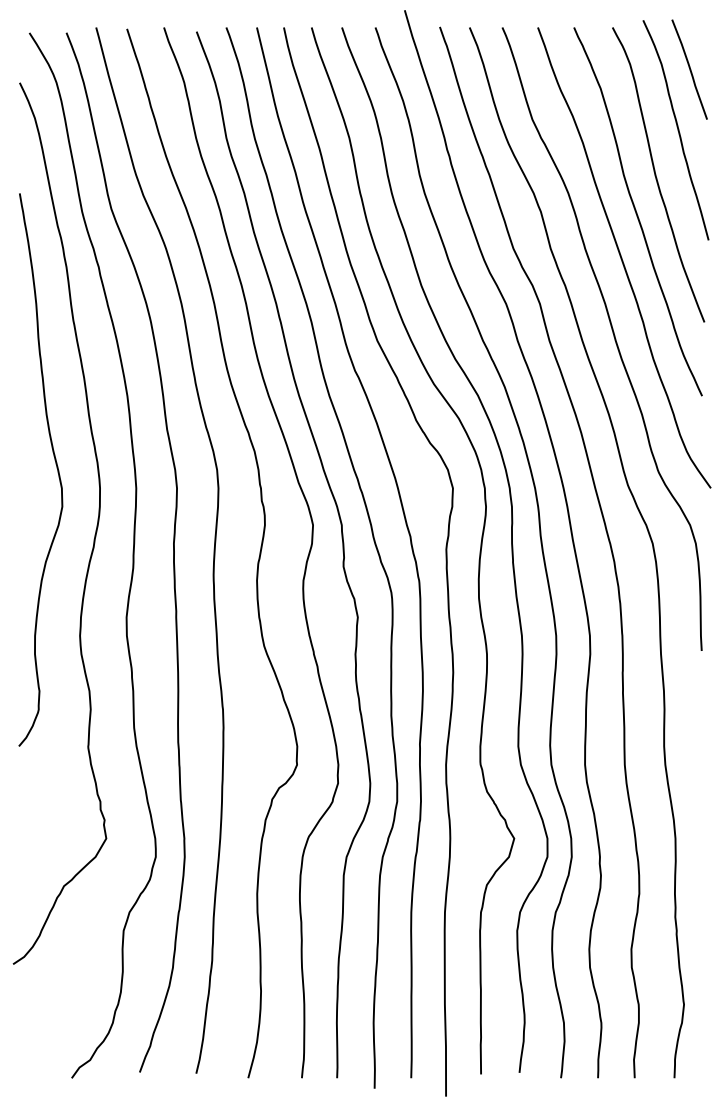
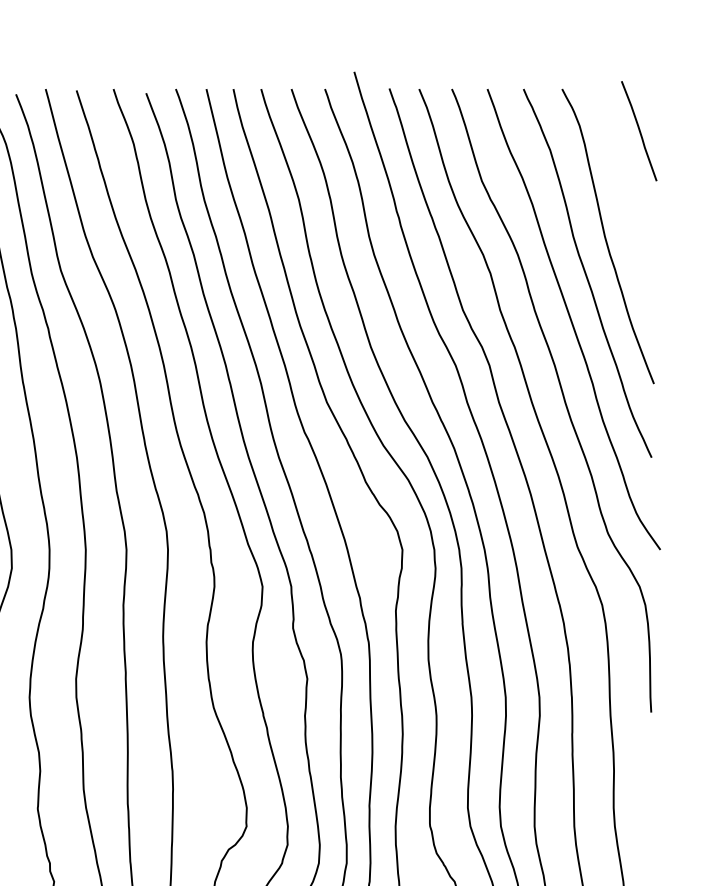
curve: (677, 130) -> (627, 192), removed

